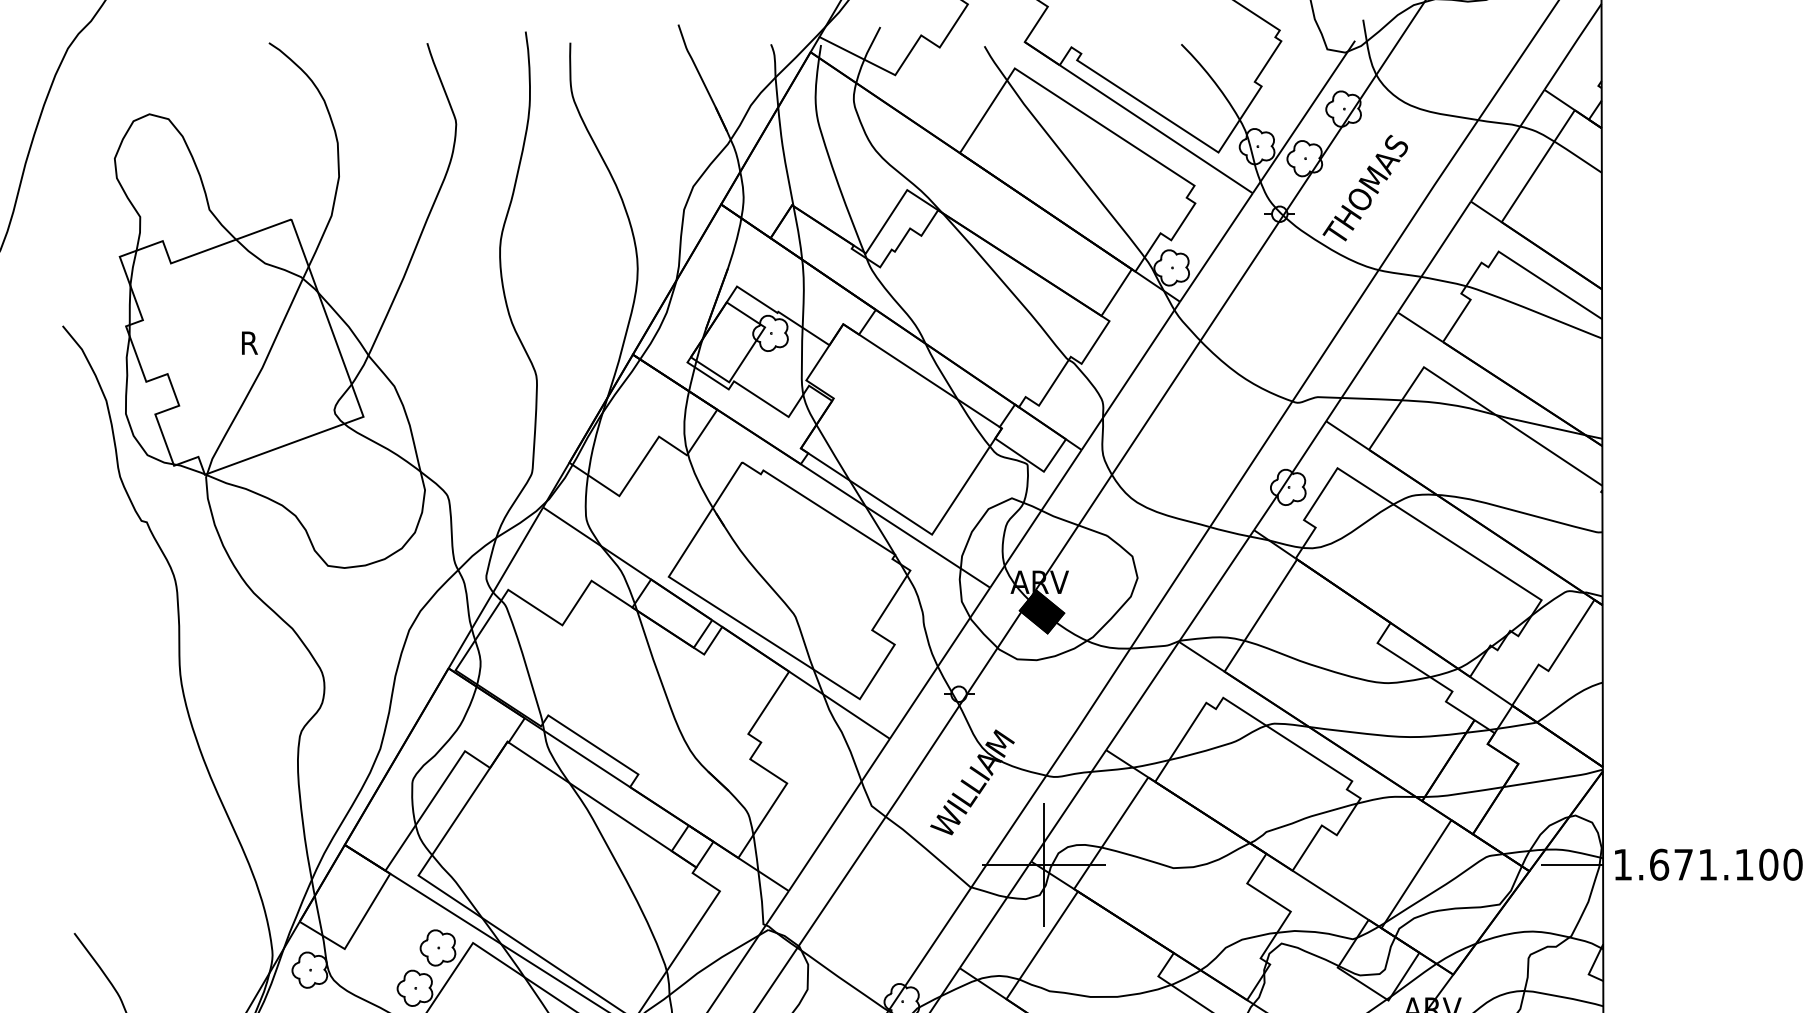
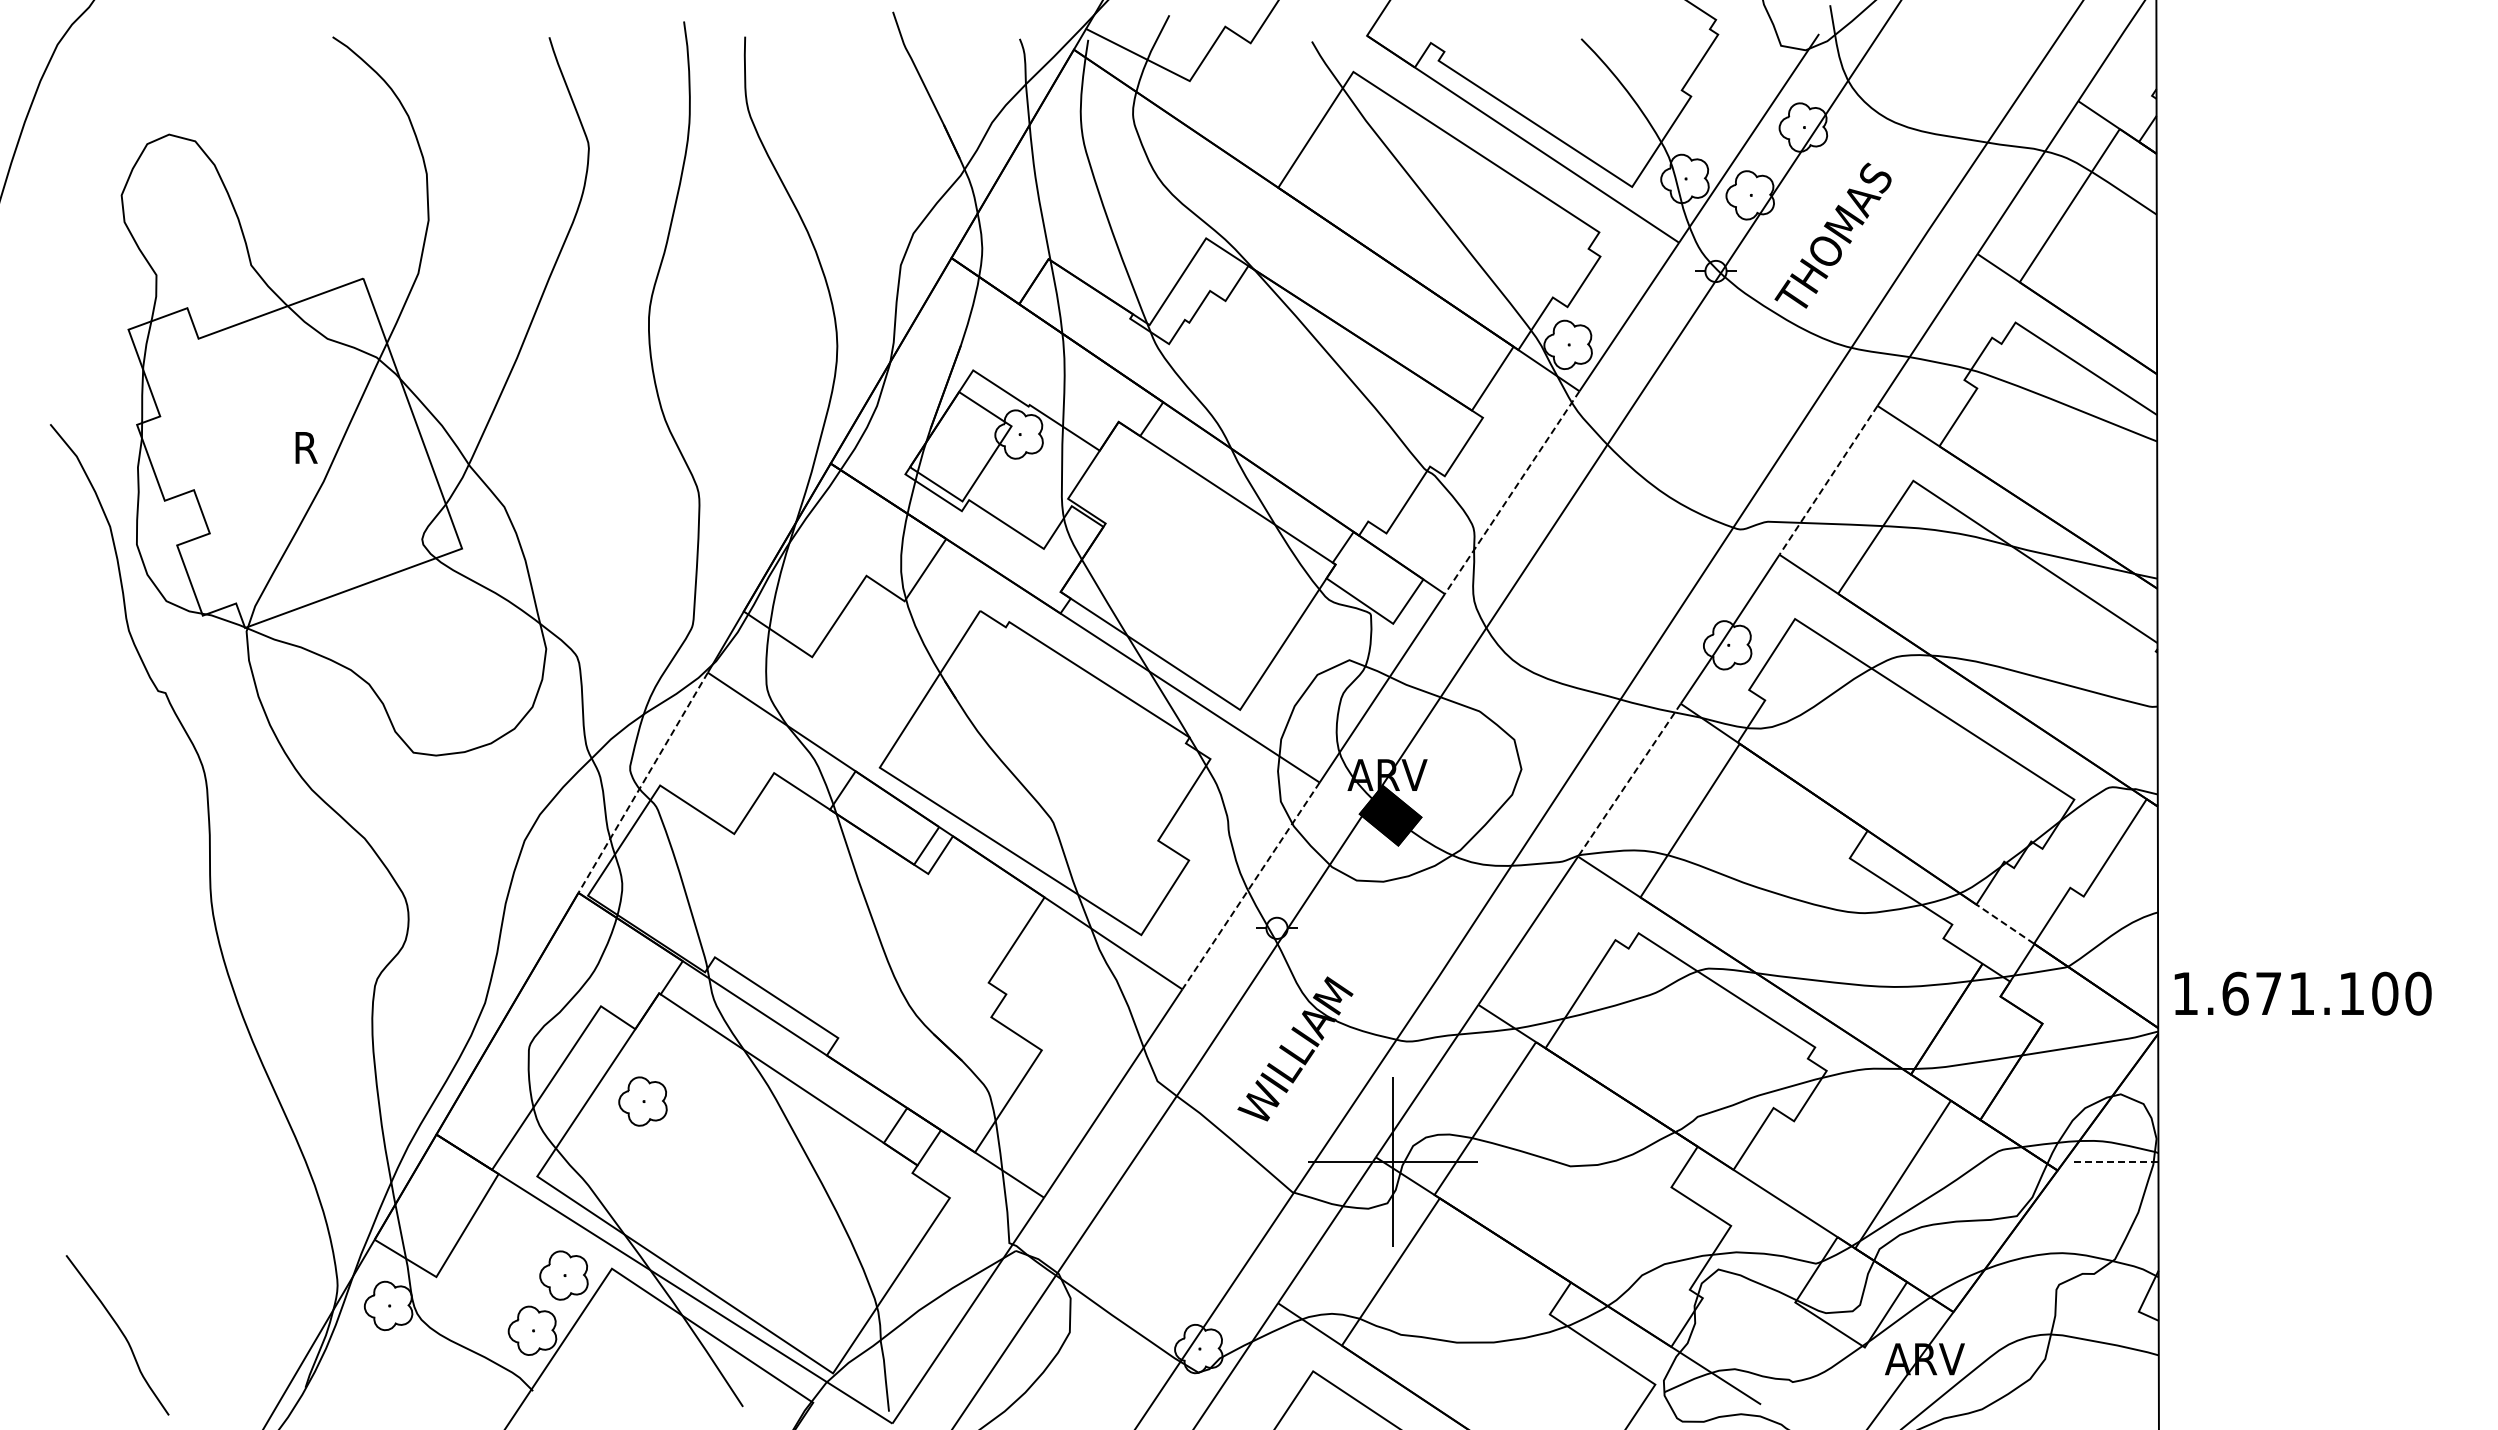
line: (1361, 367) -> (1828, 480), solid -> dashed
line: (1131, 375) -> (1512, 492), solid -> dashed
line: (1216, 586) -> (1629, 780), solid -> dashed
line: (496, 587) -> (643, 782), solid -> dashed
line: (939, 663) -> (1250, 886), solid -> dashed
line: (1491, 691) -> (2005, 924), solid -> dashed
part: (495, 820) -> (642, 1101), added
line: (1571, 864) -> (2115, 1161), solid -> dashed
text: (1708, 864) -> (2302, 993), moved

